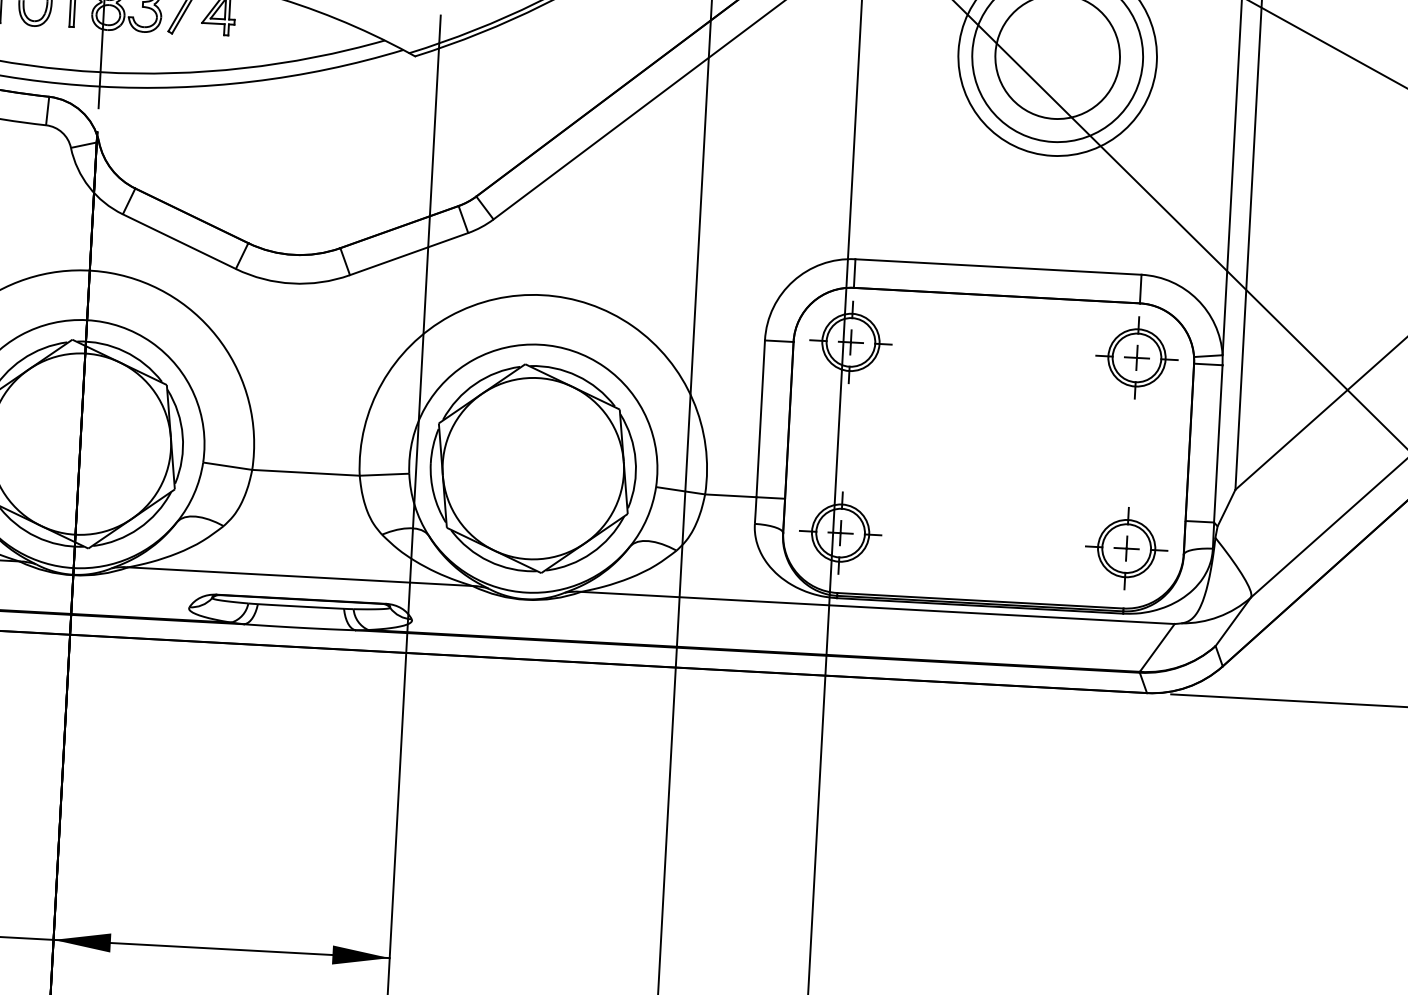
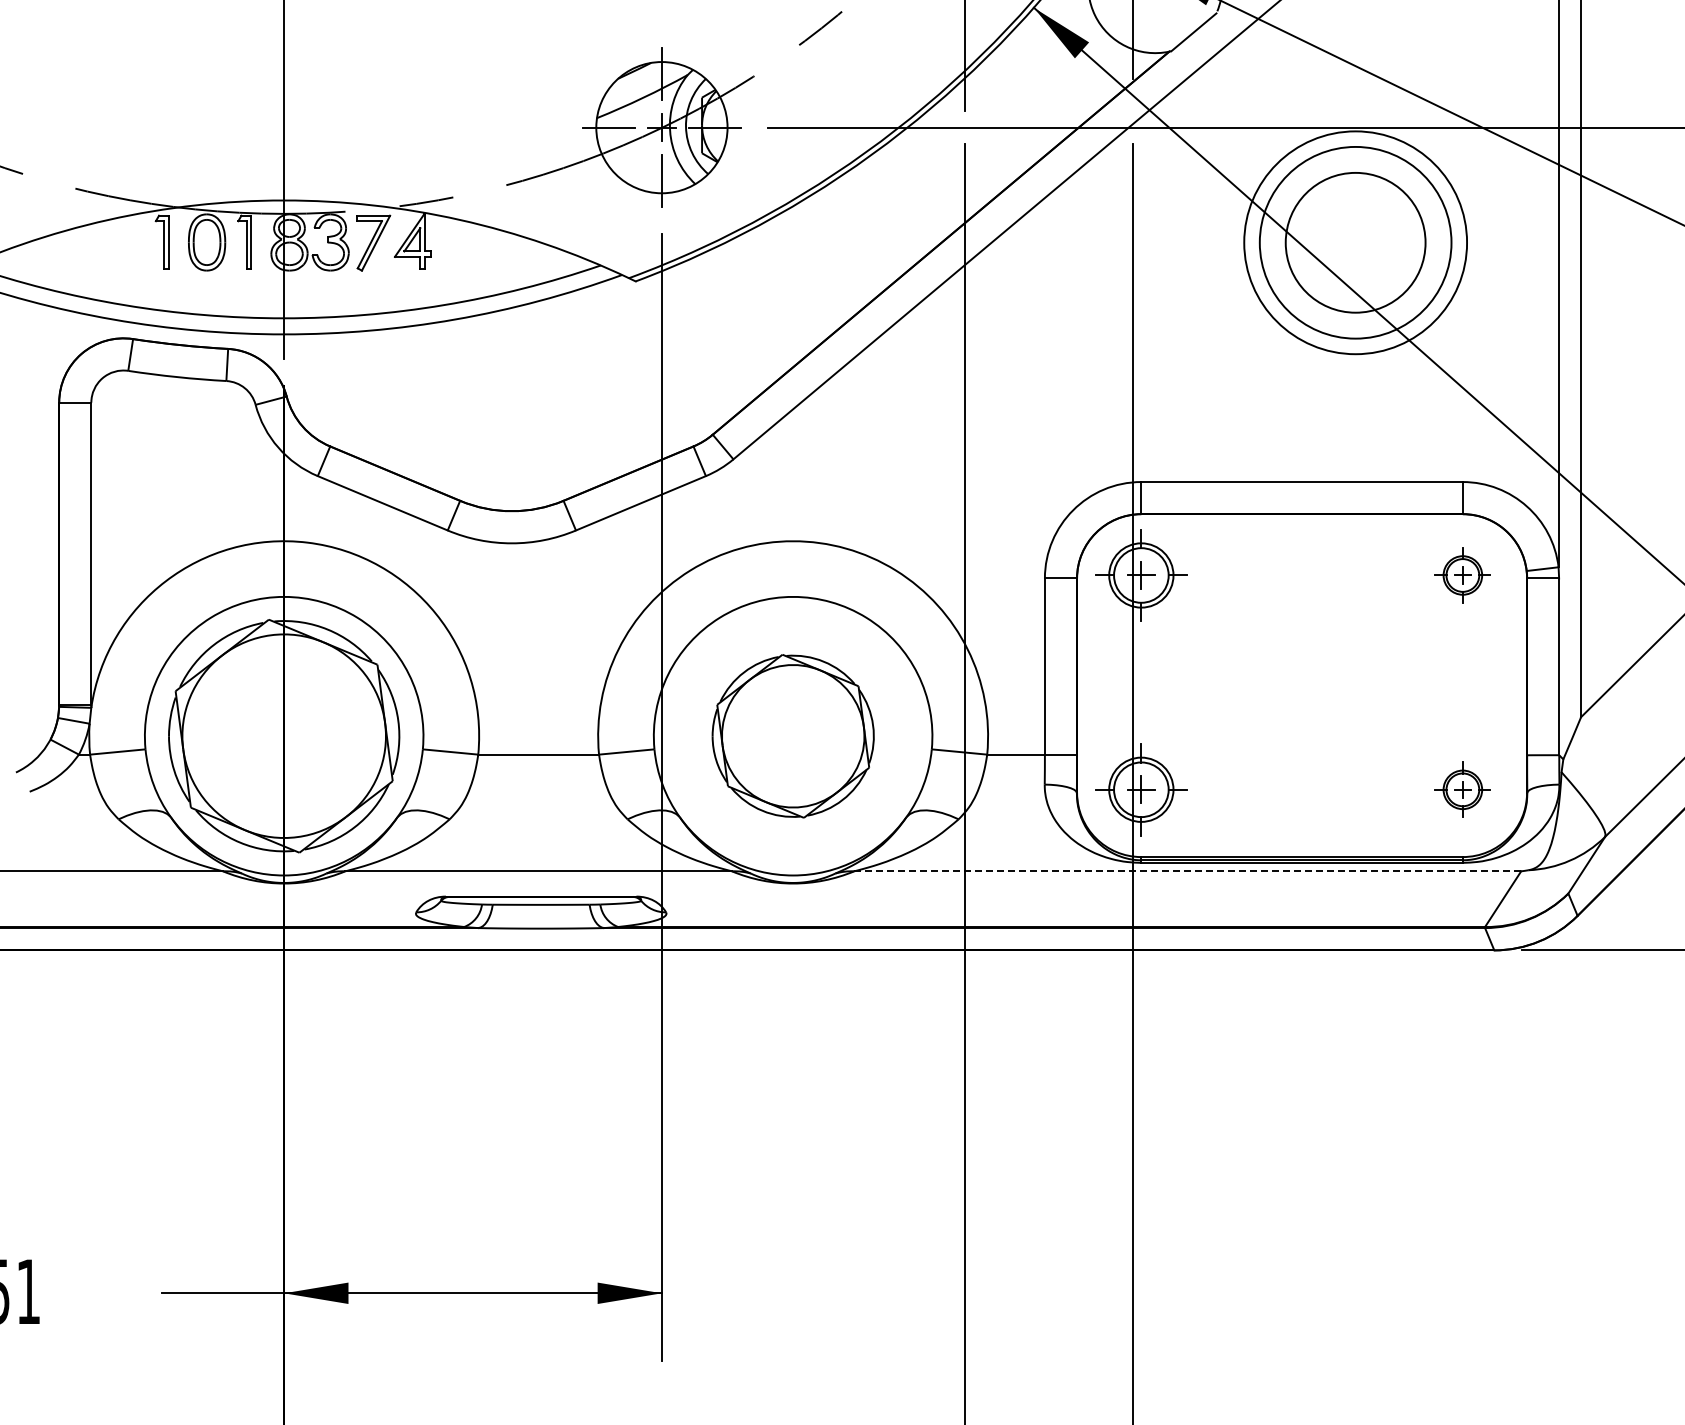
part: (1136, 357) -> (1462, 575), size x0.6
part: (533, 468) -> (793, 736), size x0.7
part: (1126, 548) -> (1462, 789), size x0.6
line: (877, 608) -> (1187, 871), solid -> dashed

